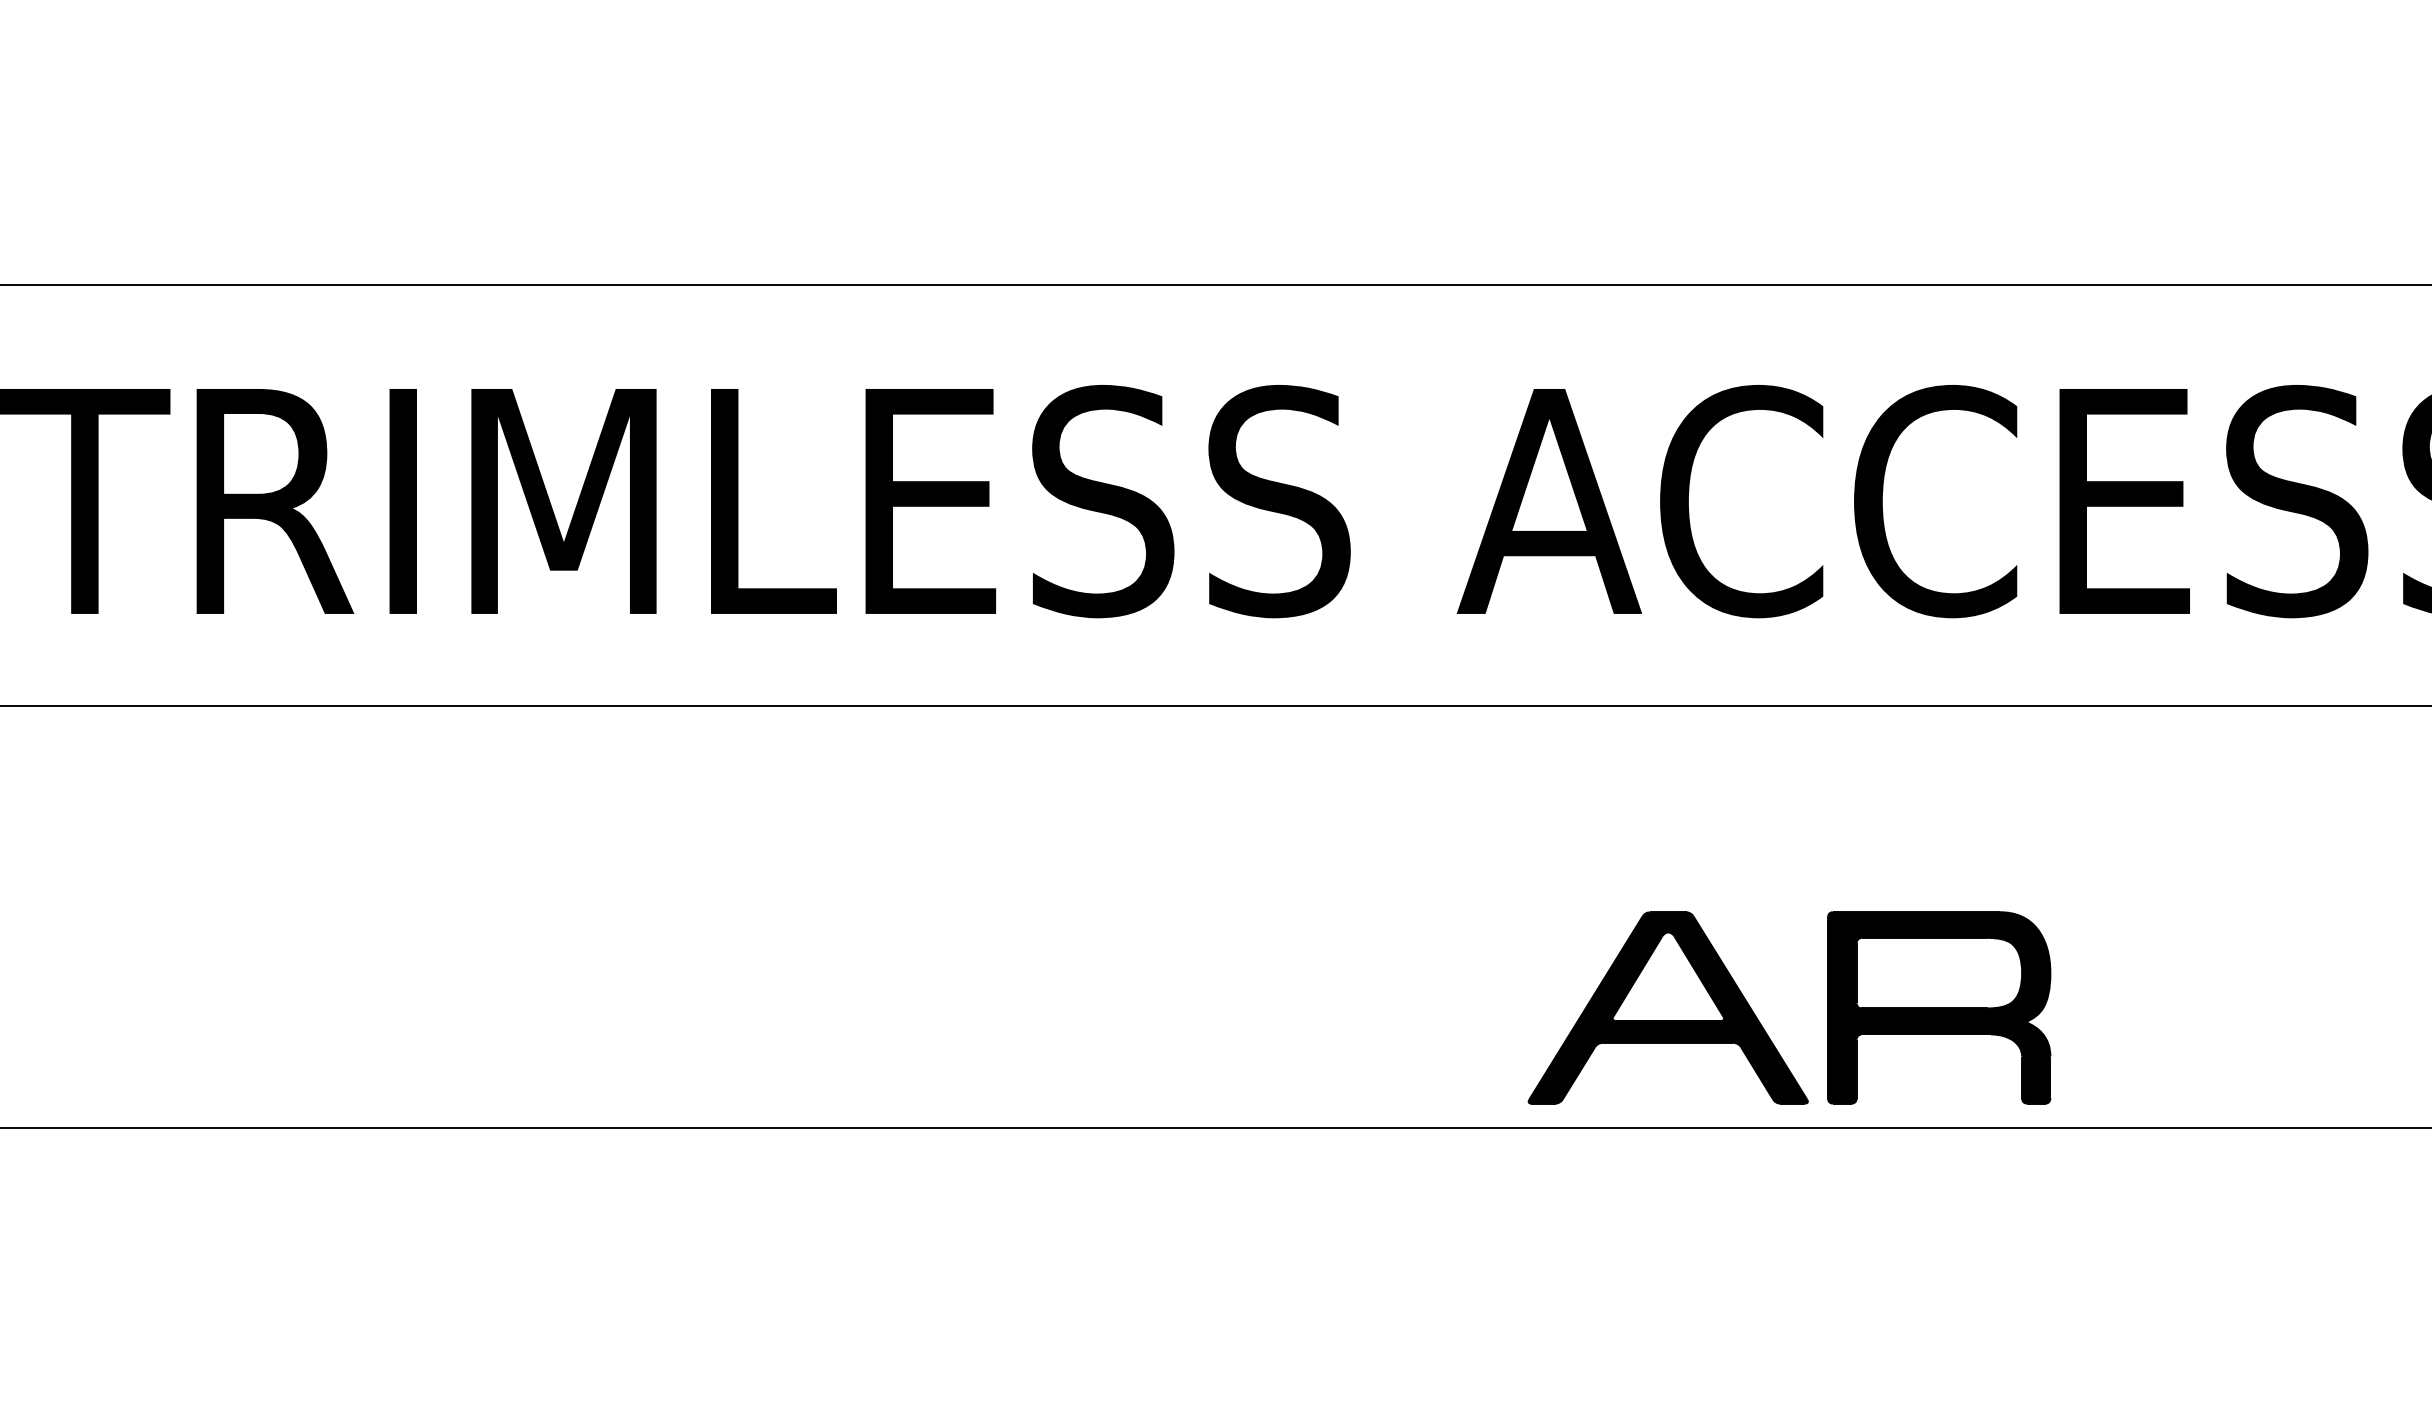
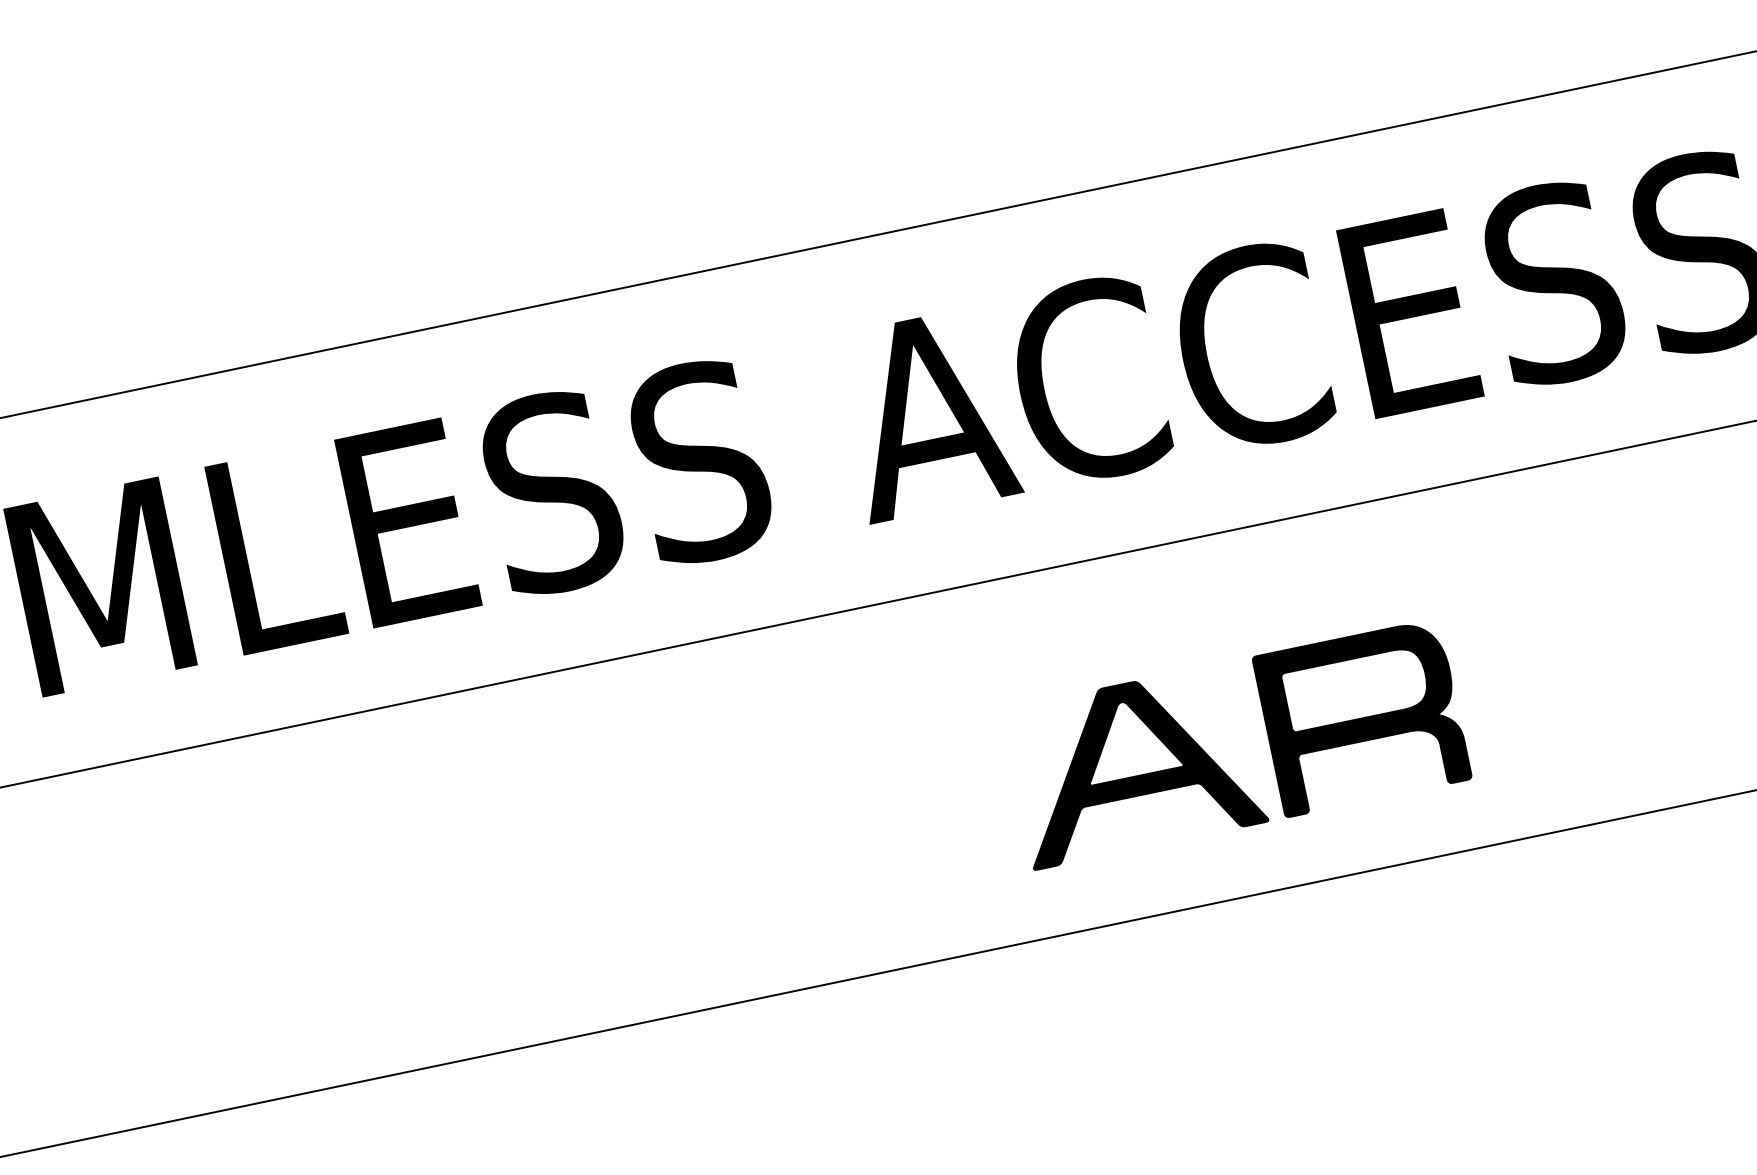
part: (1762, 1025) -> (1216, 763), moved

